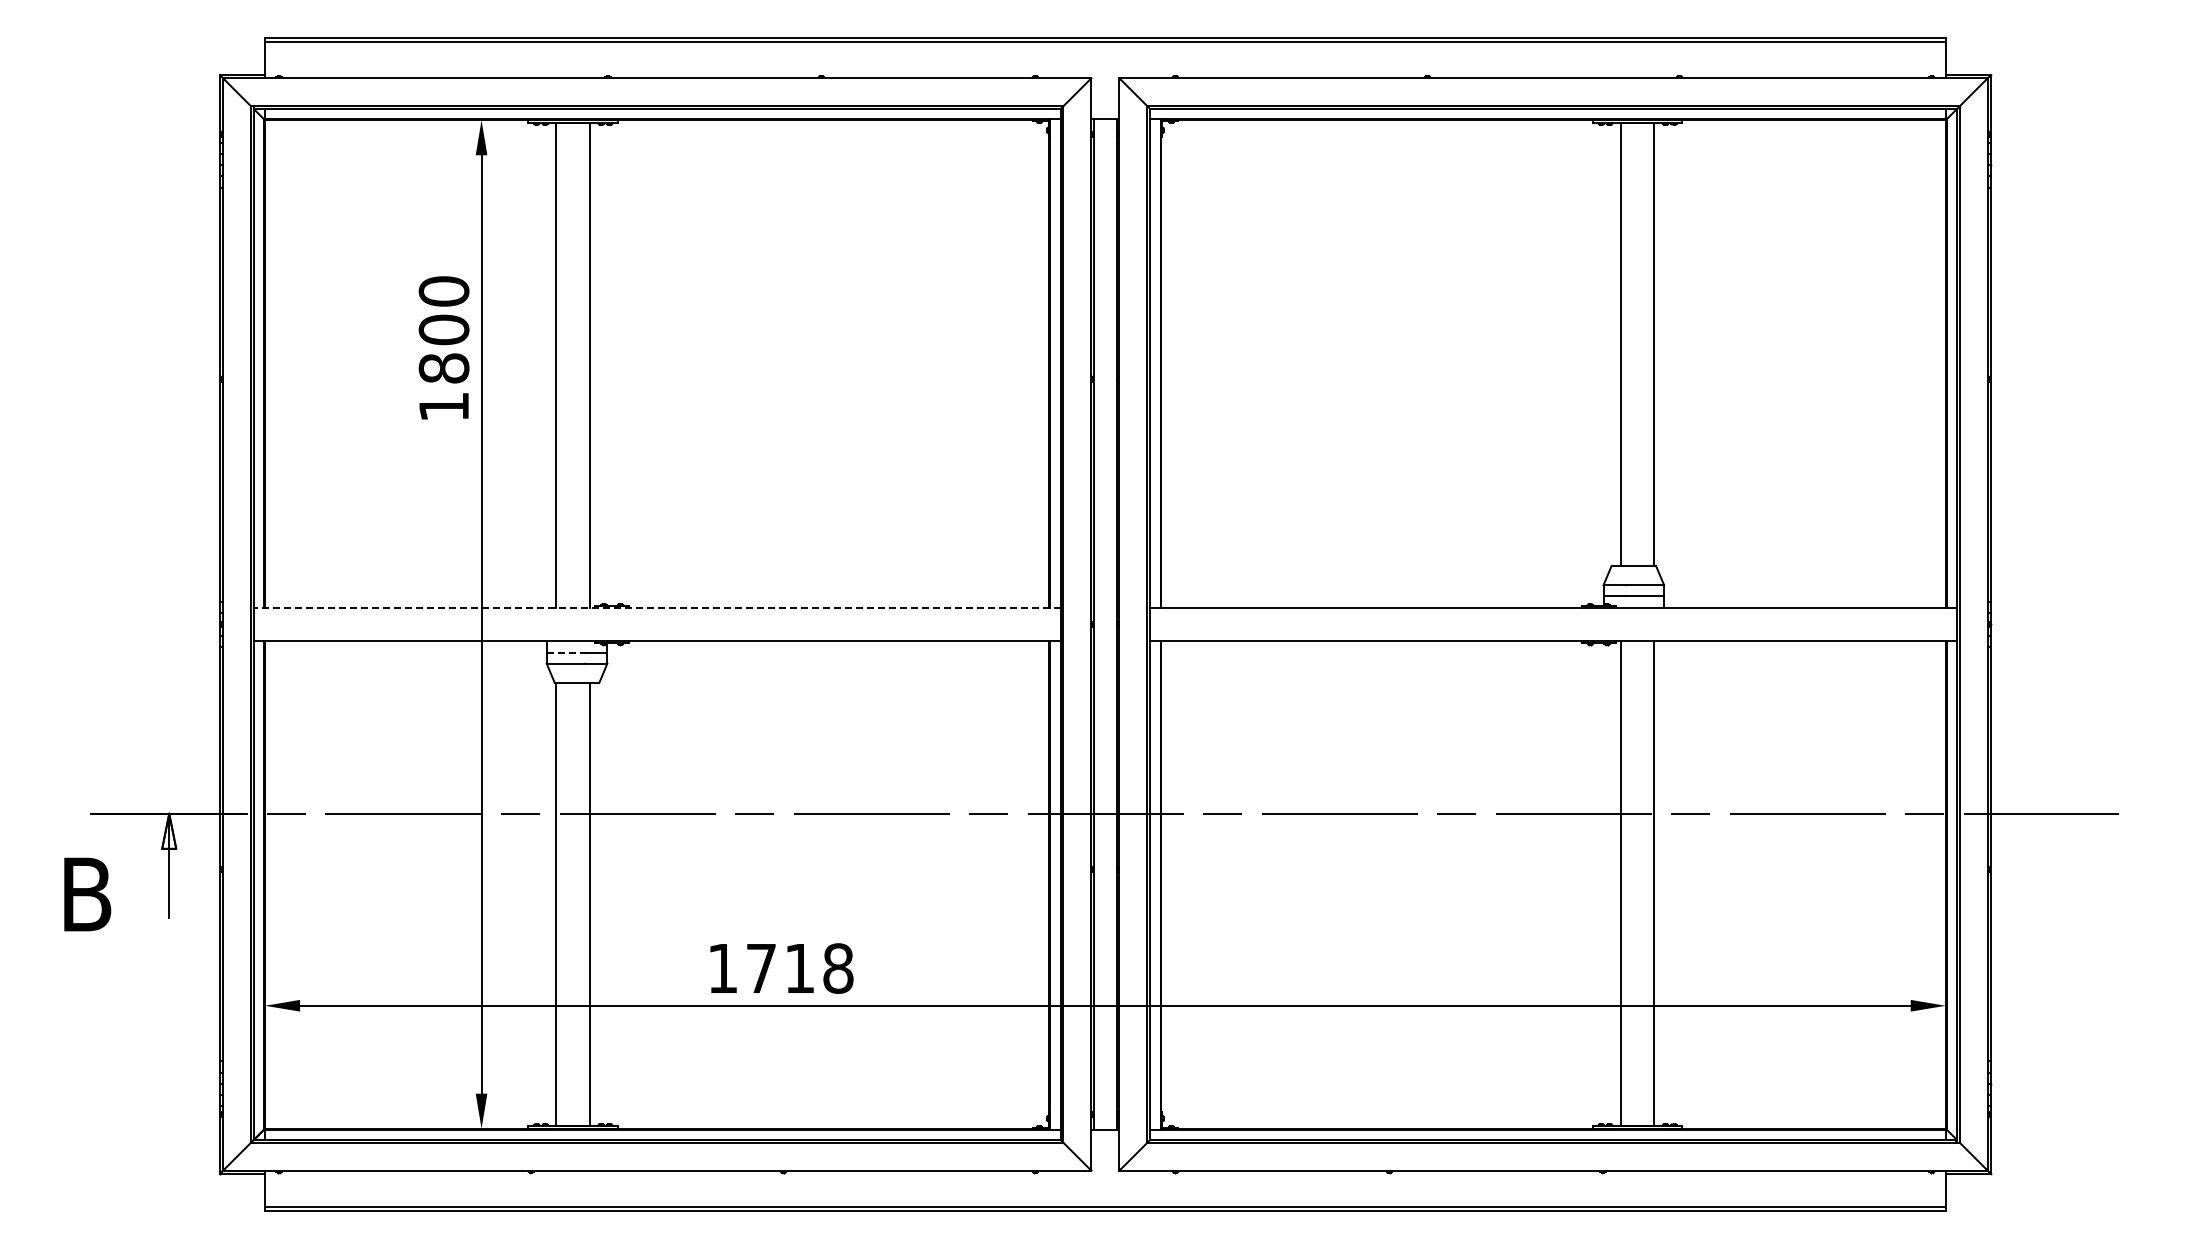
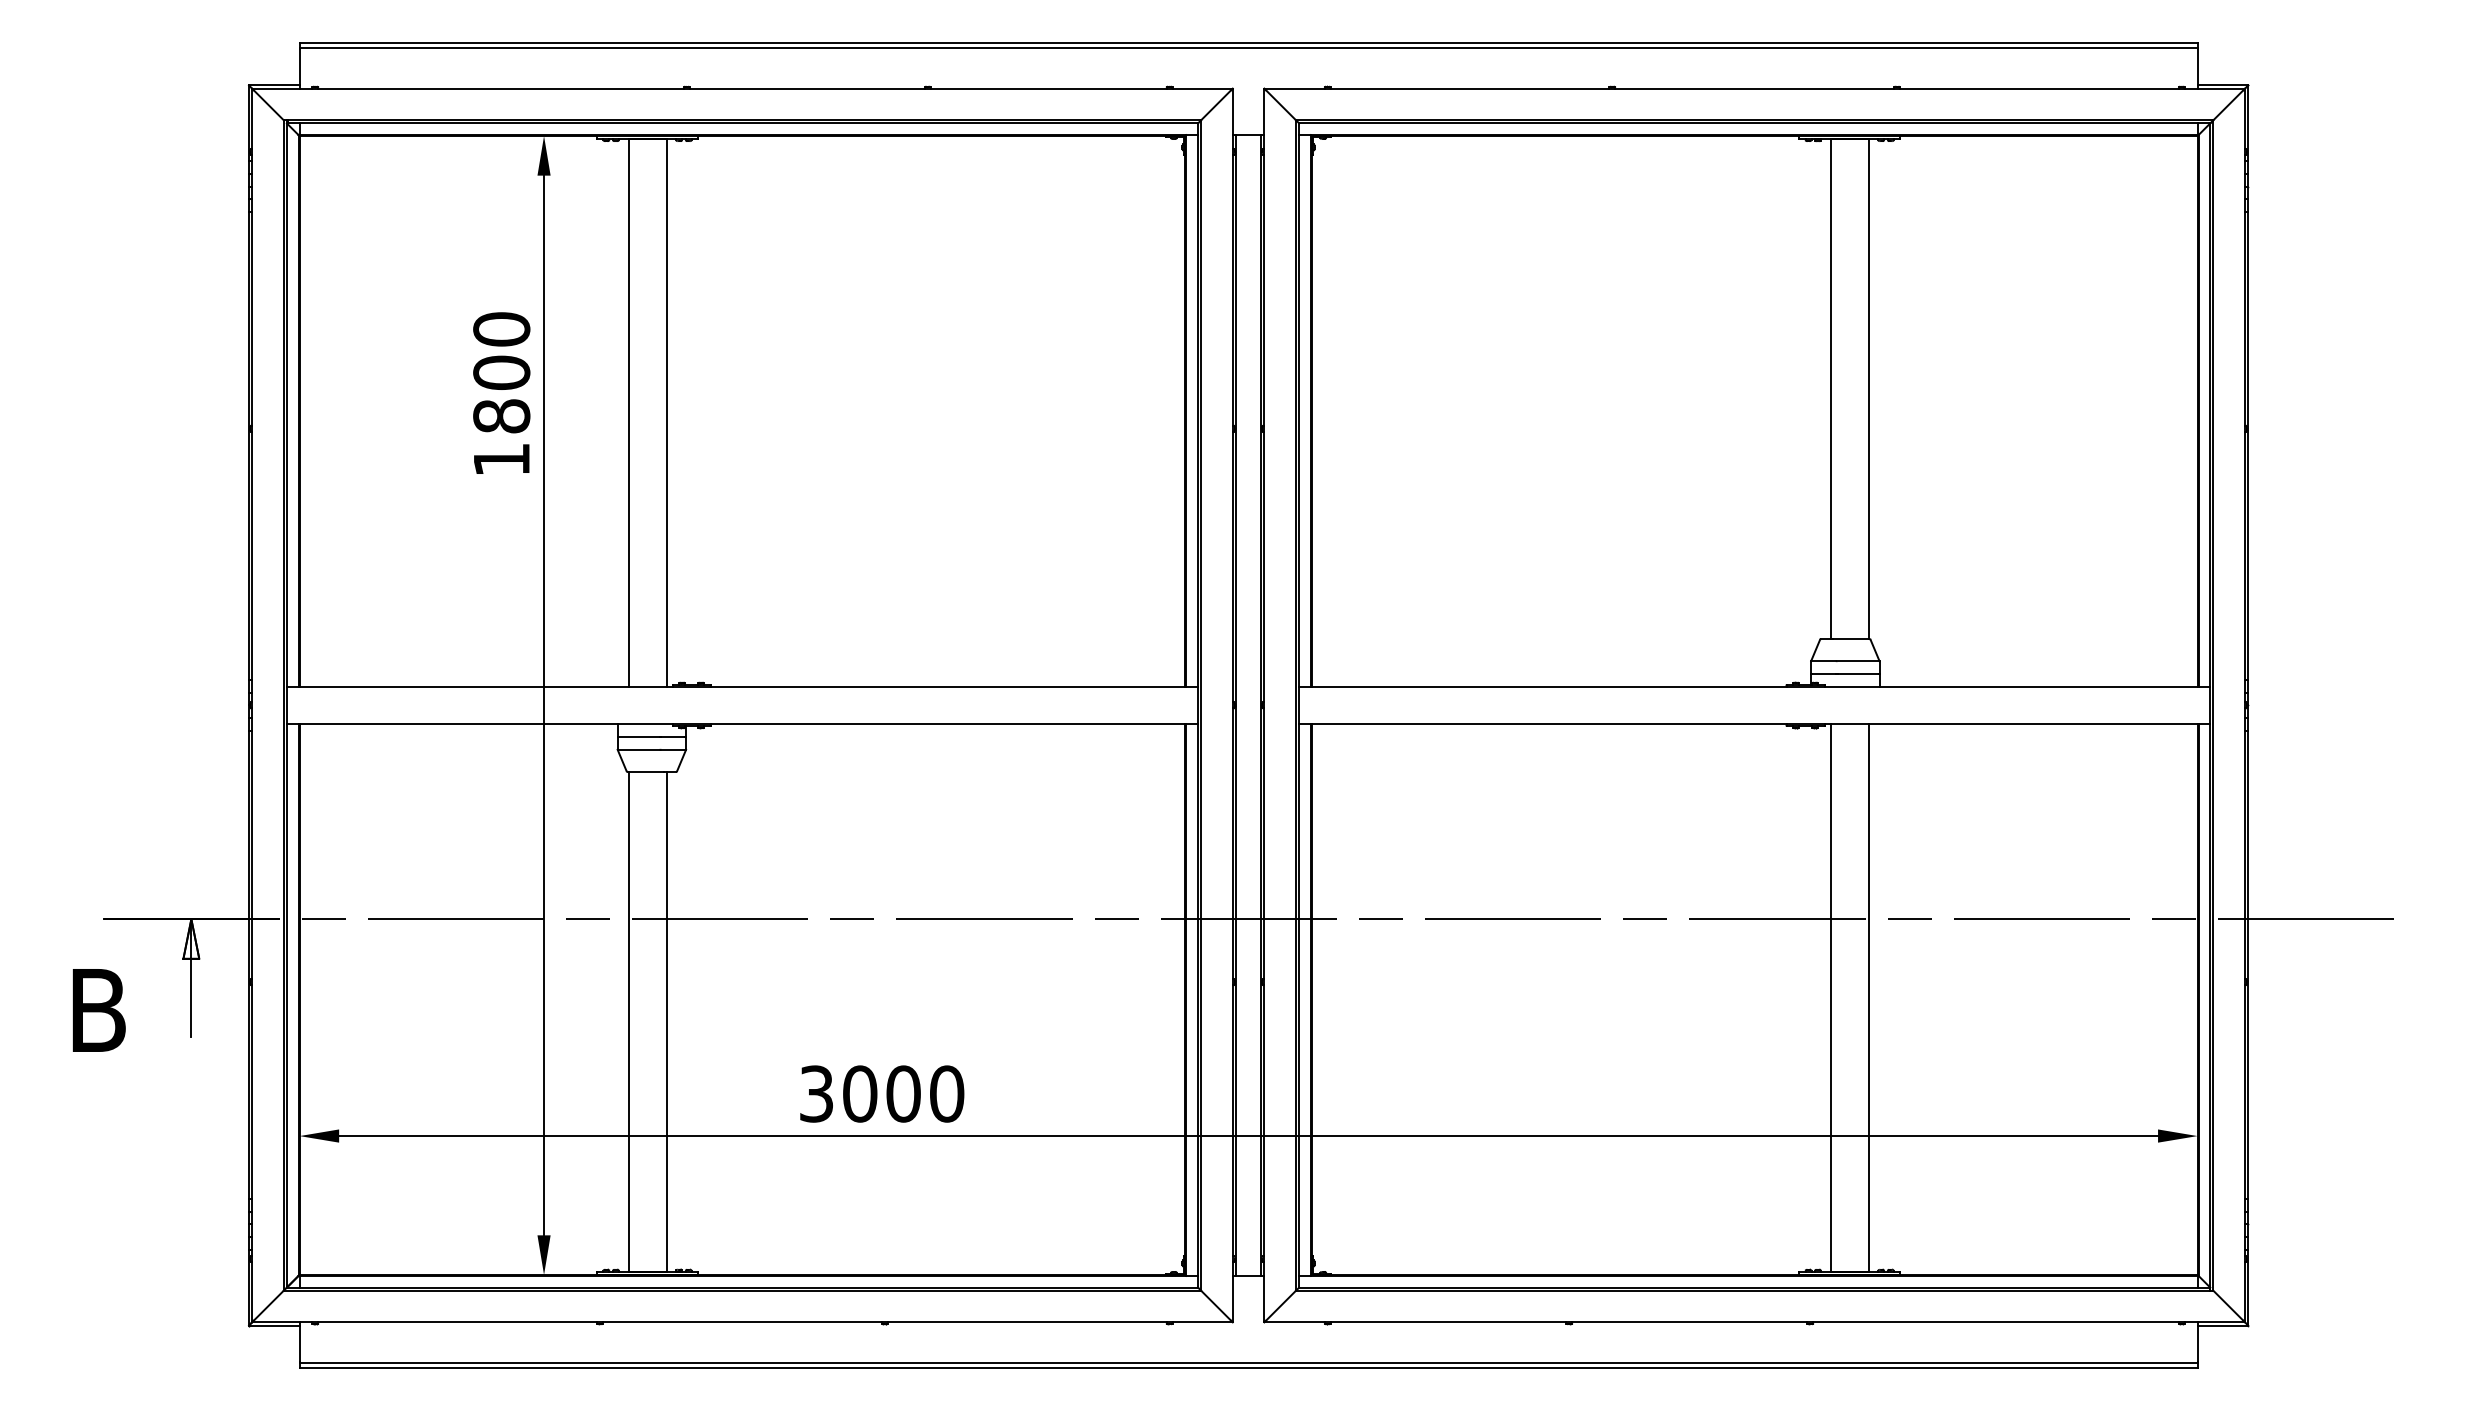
line: (656, 607) -> (741, 686), dashed -> solid
line: (565, 652) -> (638, 737), dashed -> solid
text: (780, 968) -> (881, 1093), 1718 -> 3000

